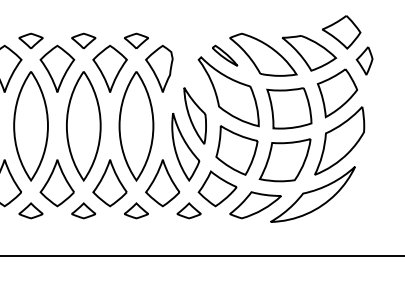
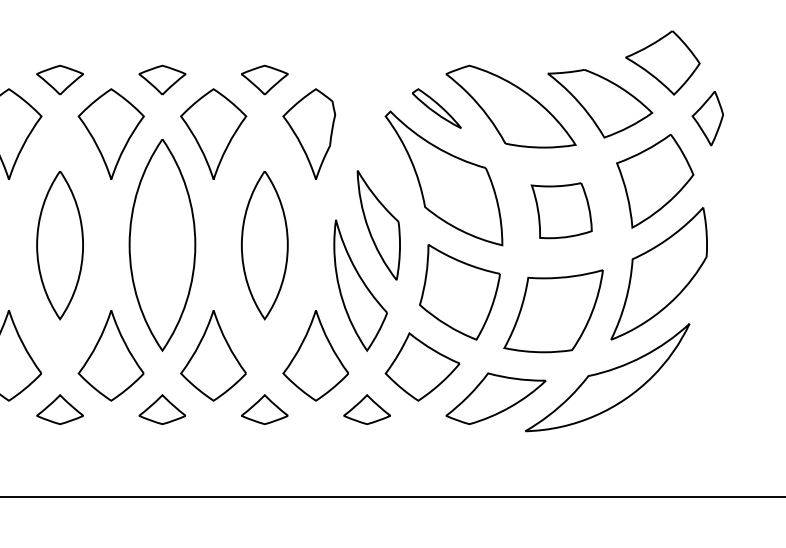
part: (289, 108) -> (561, 210), size x0.7
part: (30, 126) -> (59, 245), size x0.7
part: (136, 126) -> (264, 245), size x0.7

